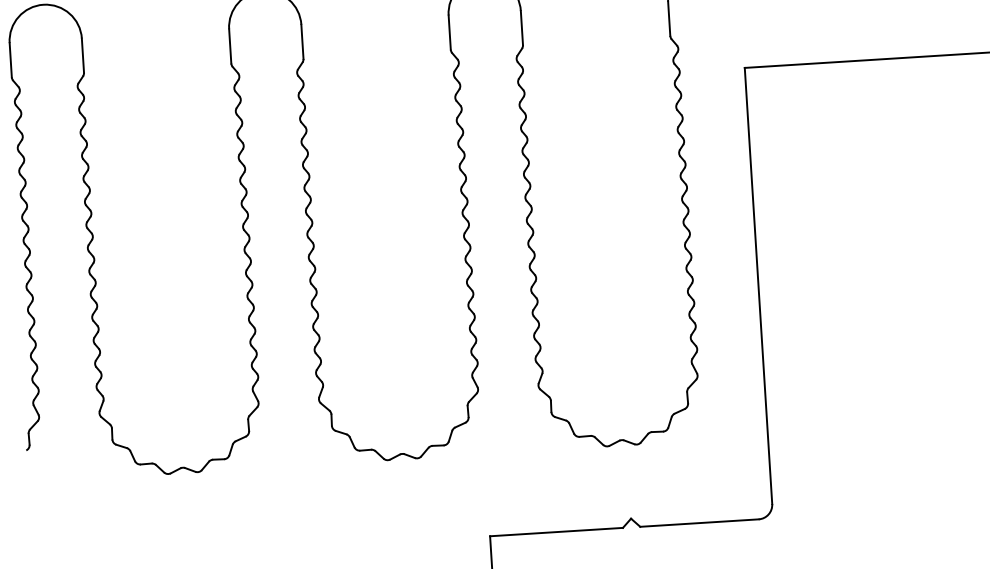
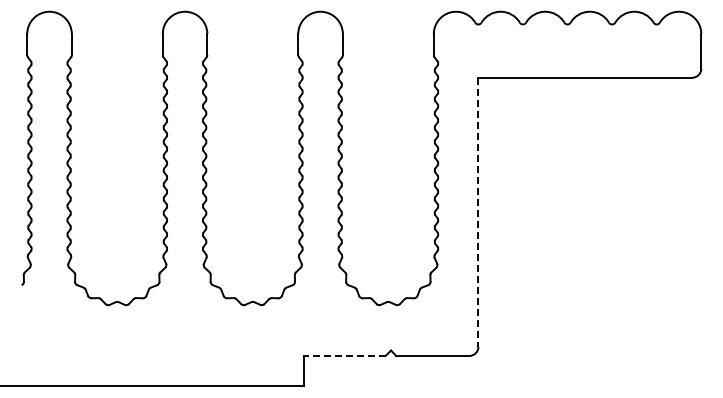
line: (758, 286) -> (478, 212), solid -> dashed
line: (556, 531) -> (344, 355), solid -> dashed

